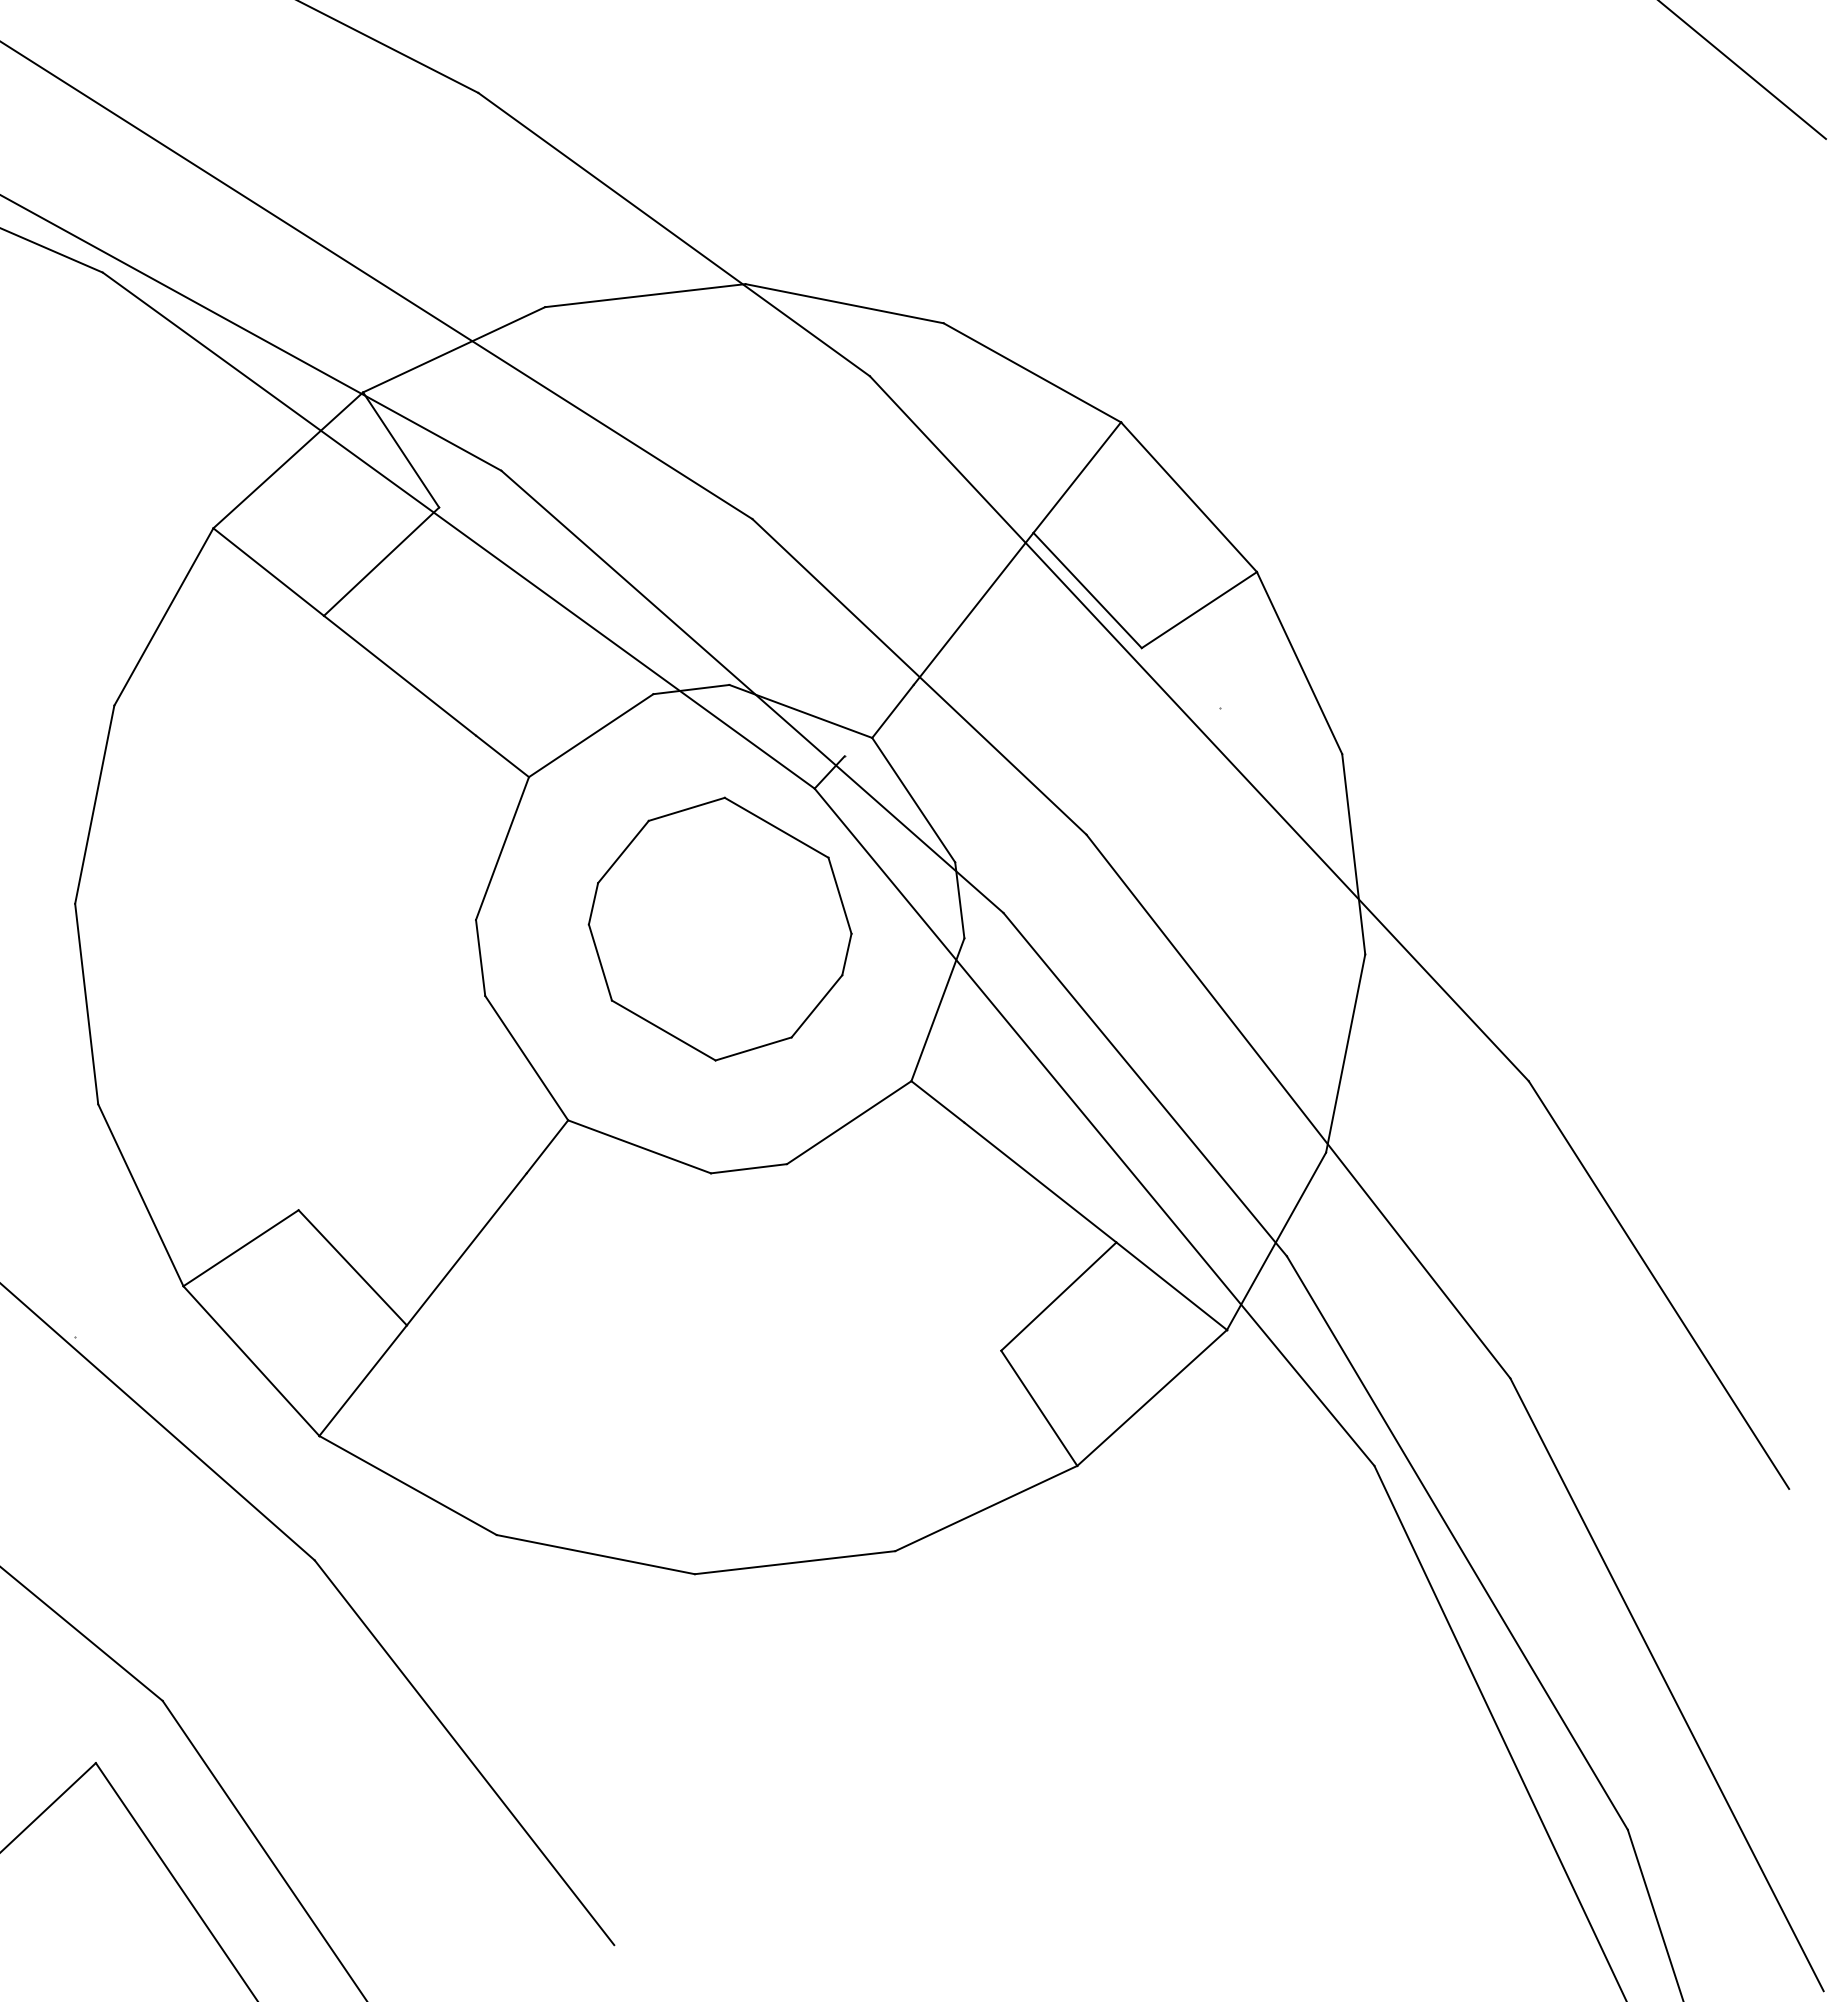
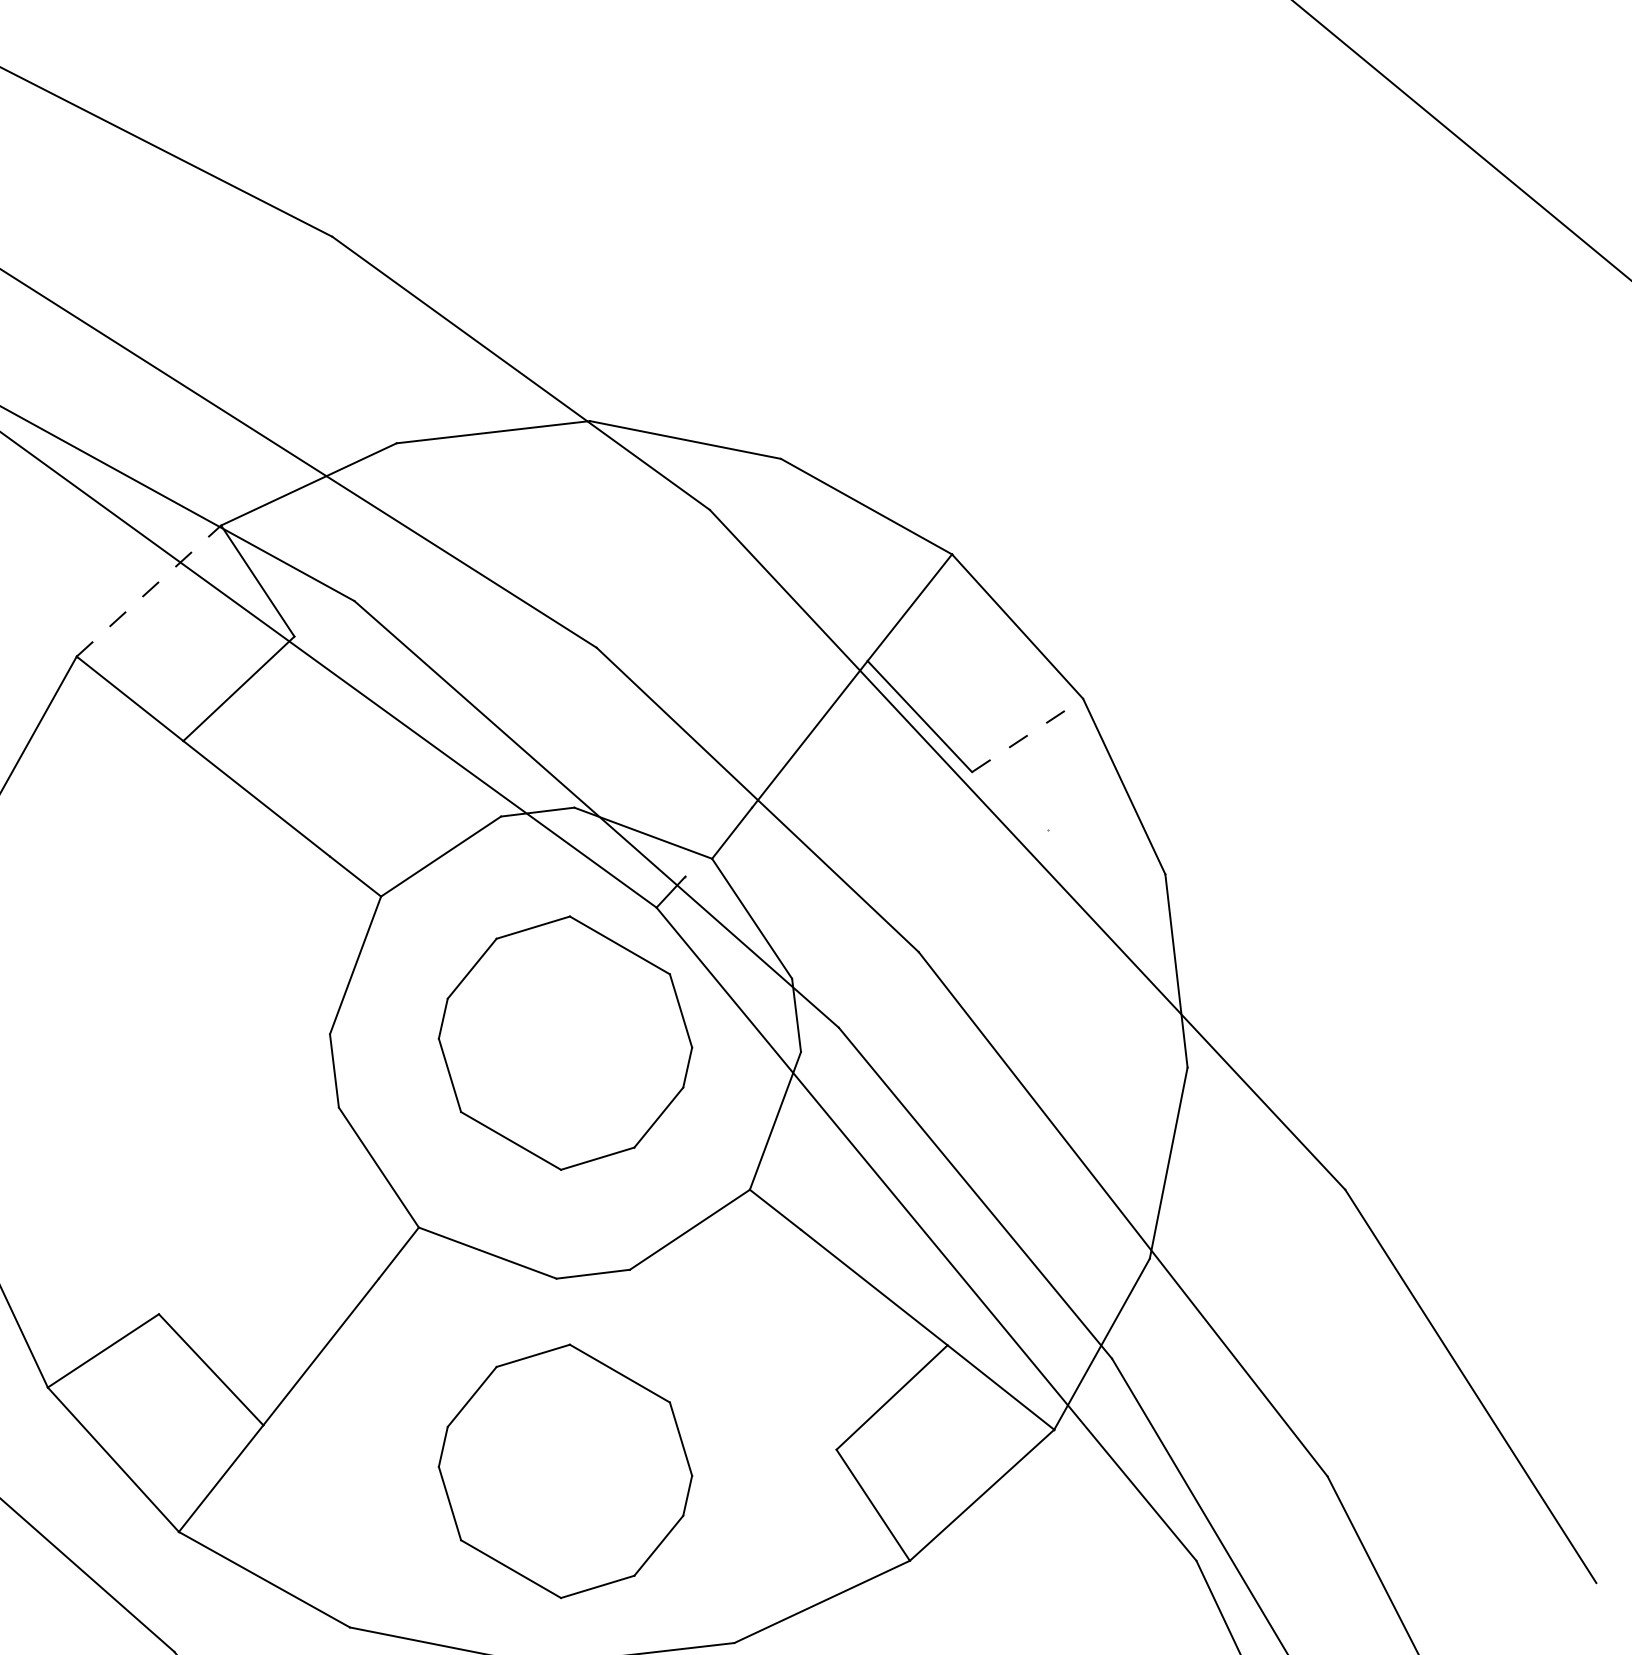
line: (288, 460) -> (149, 591), solid -> dashed
line: (1199, 609) -> (1027, 734), solid -> dashed
part: (719, 1372) -> (564, 1470), added

